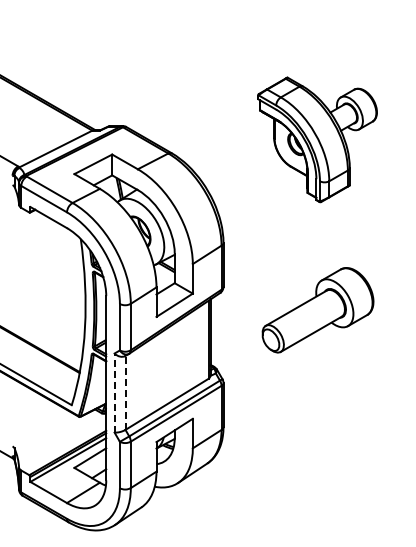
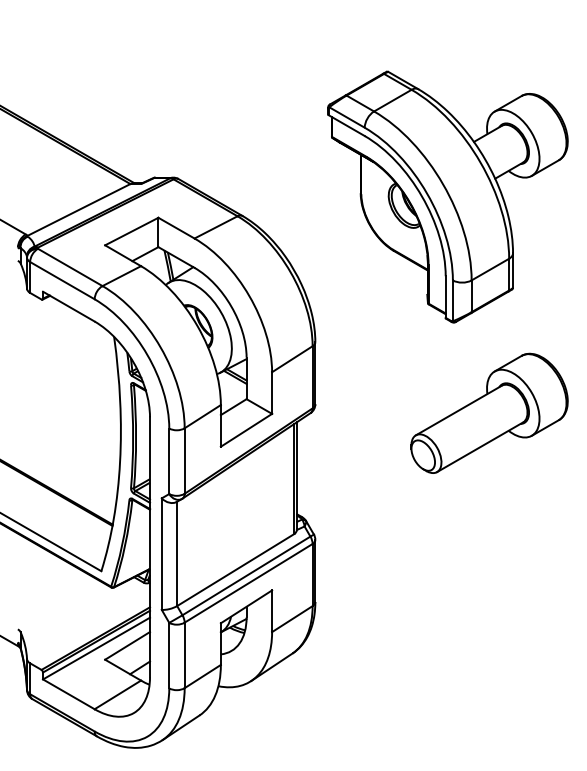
part: (317, 139) -> (447, 196), size x1.43
part: (317, 310) -> (488, 413), moved
line: (125, 392) -> (177, 553), dashed -> solid
line: (114, 393) -> (161, 554), dashed -> solid

